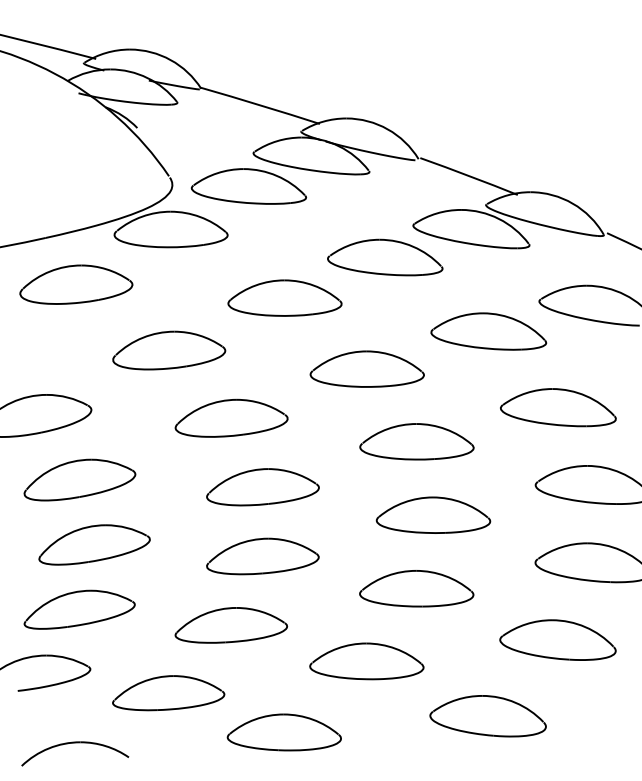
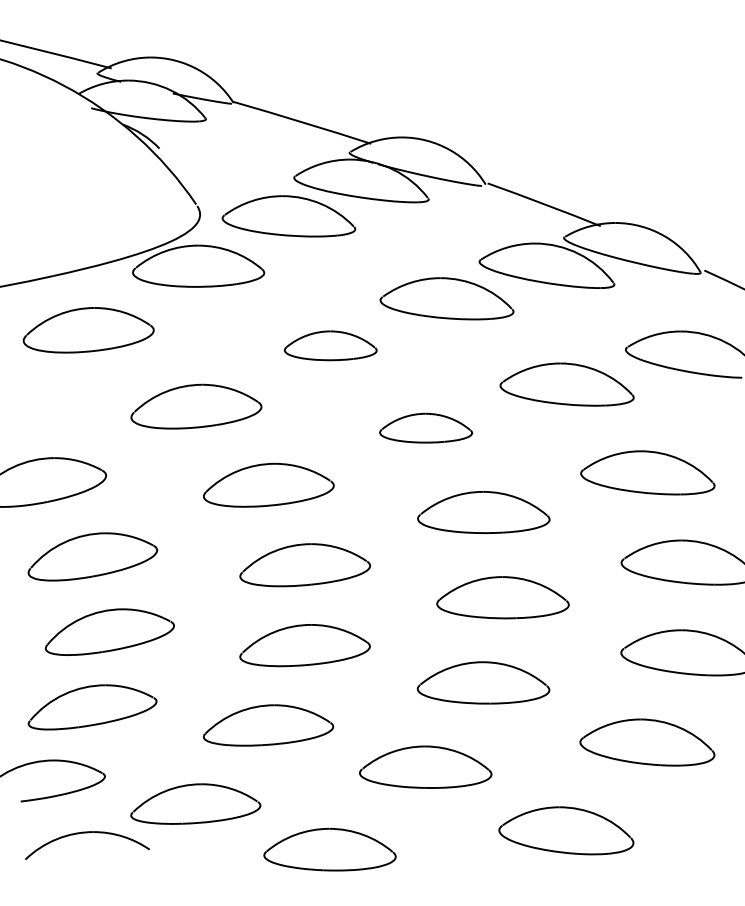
part: (284, 297) -> (330, 345), size x0.7
part: (366, 368) -> (425, 427), size x0.7
part: (75, 743) -> (87, 833), moved

